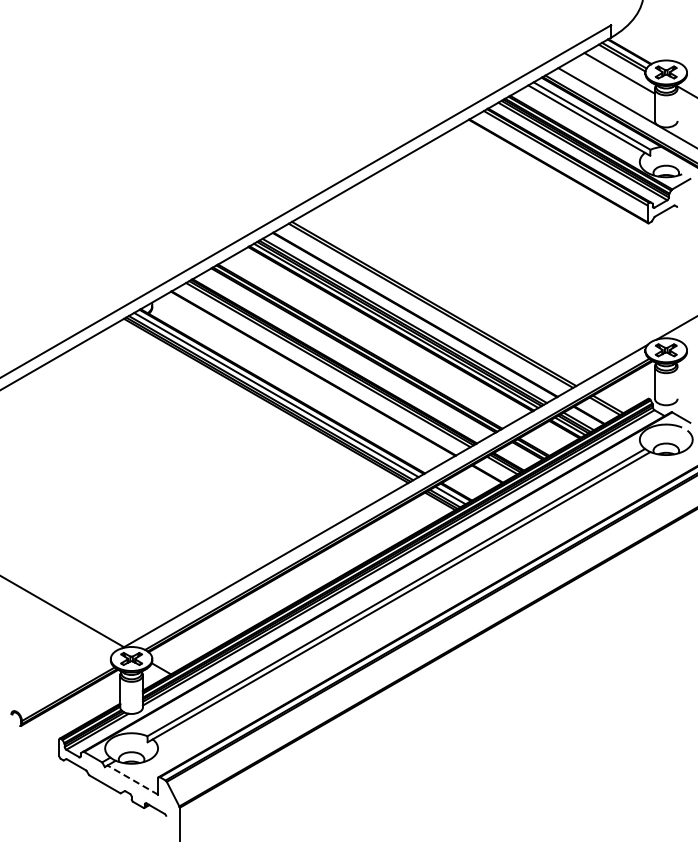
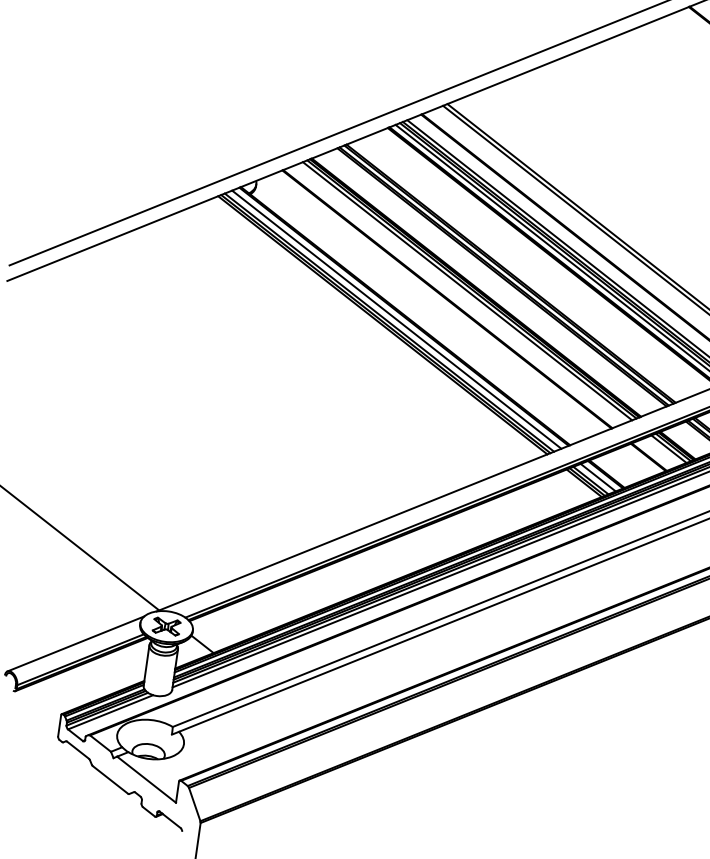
line: (62, 682) -> (75, 643), added
line: (132, 779) -> (146, 778), dashed -> solid

